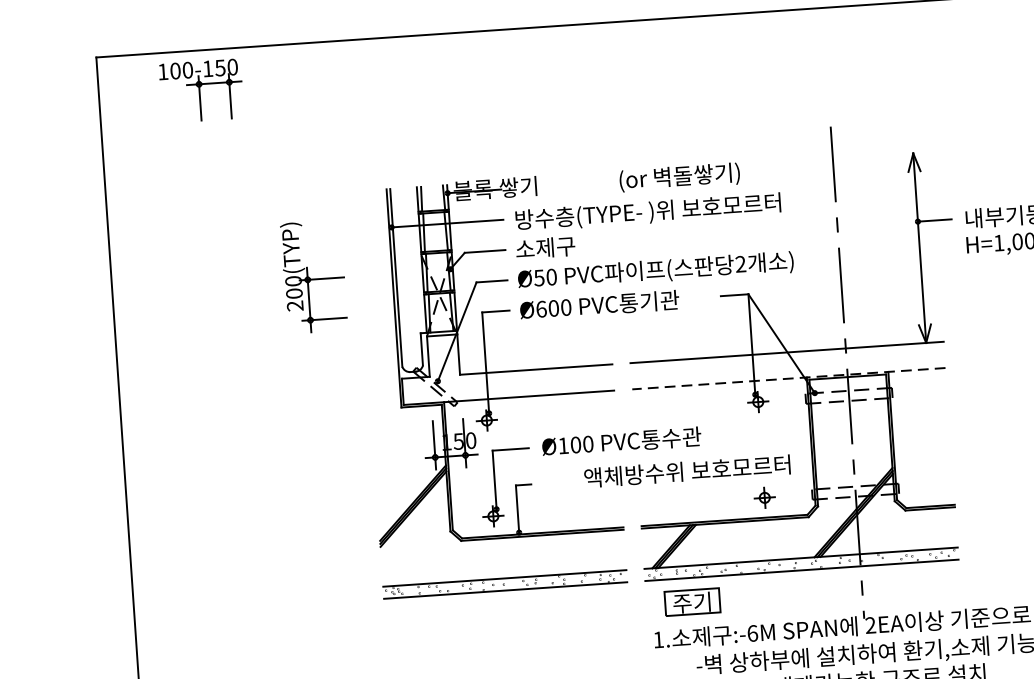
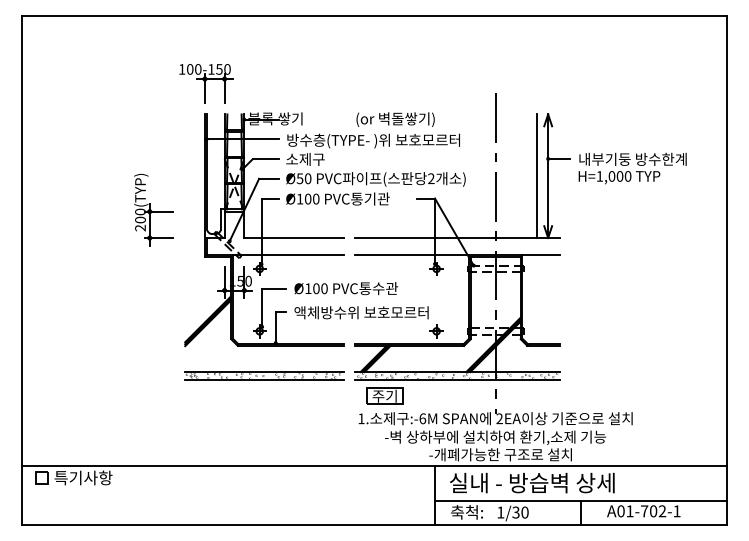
part: (201, 90) -> (206, 83), moved
line: (901, 249) -> (536, 176), added
part: (313, 277) -> (153, 210), moved
text: (542, 308) -> (300, 198), Ø600 -> Ø100
line: (788, 379) -> (457, 255), dashed -> solid
text: (687, 471) -> (361, 312), moved

